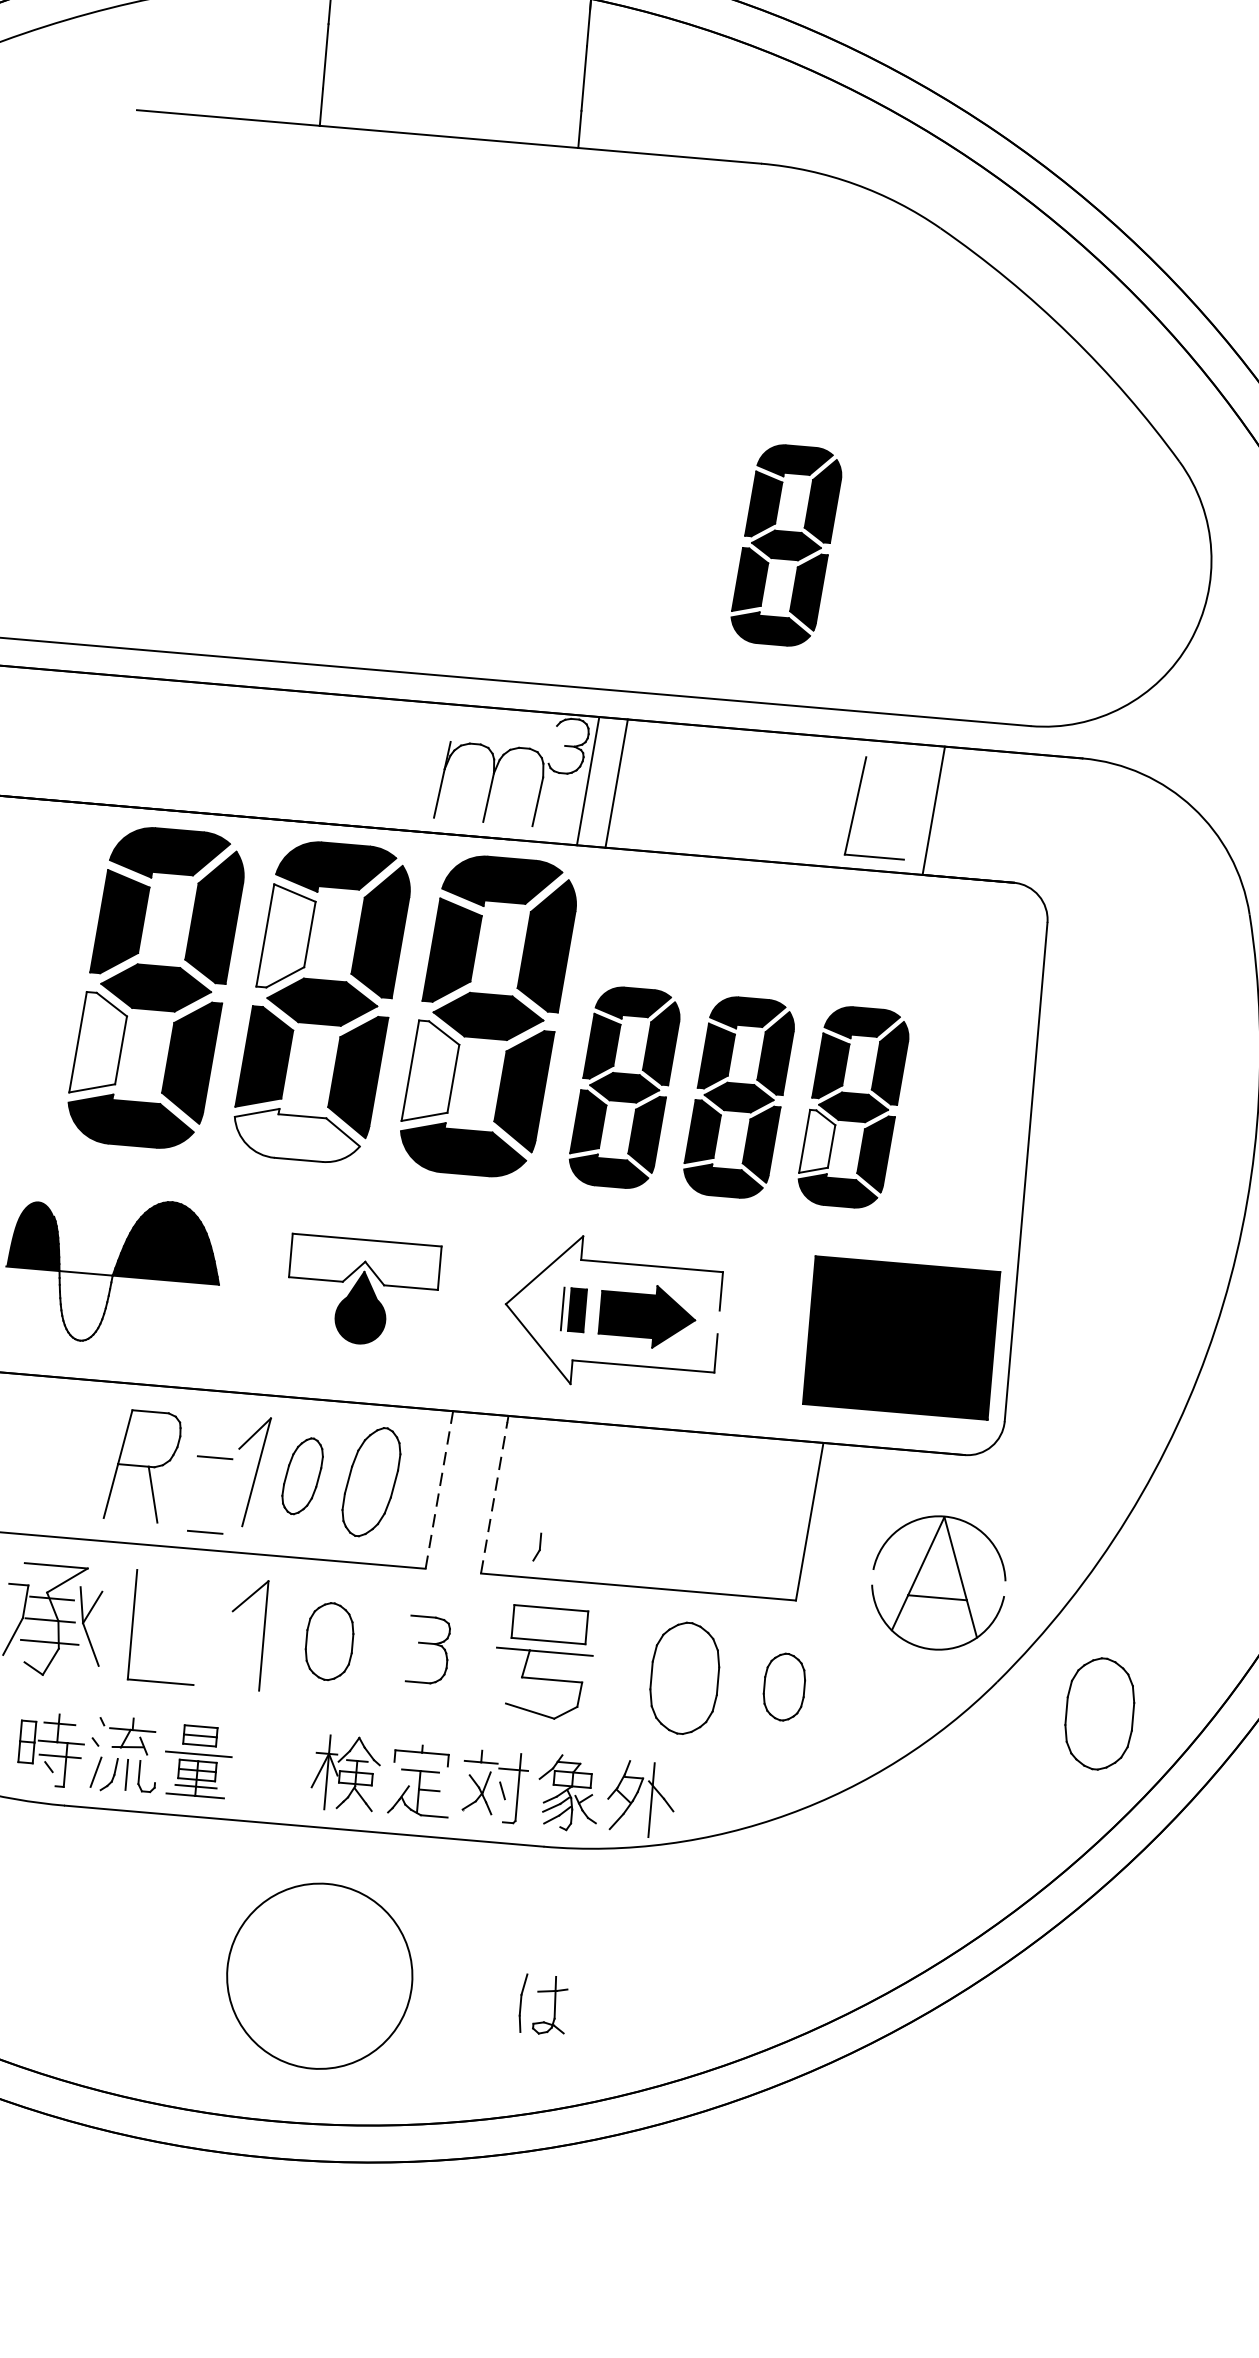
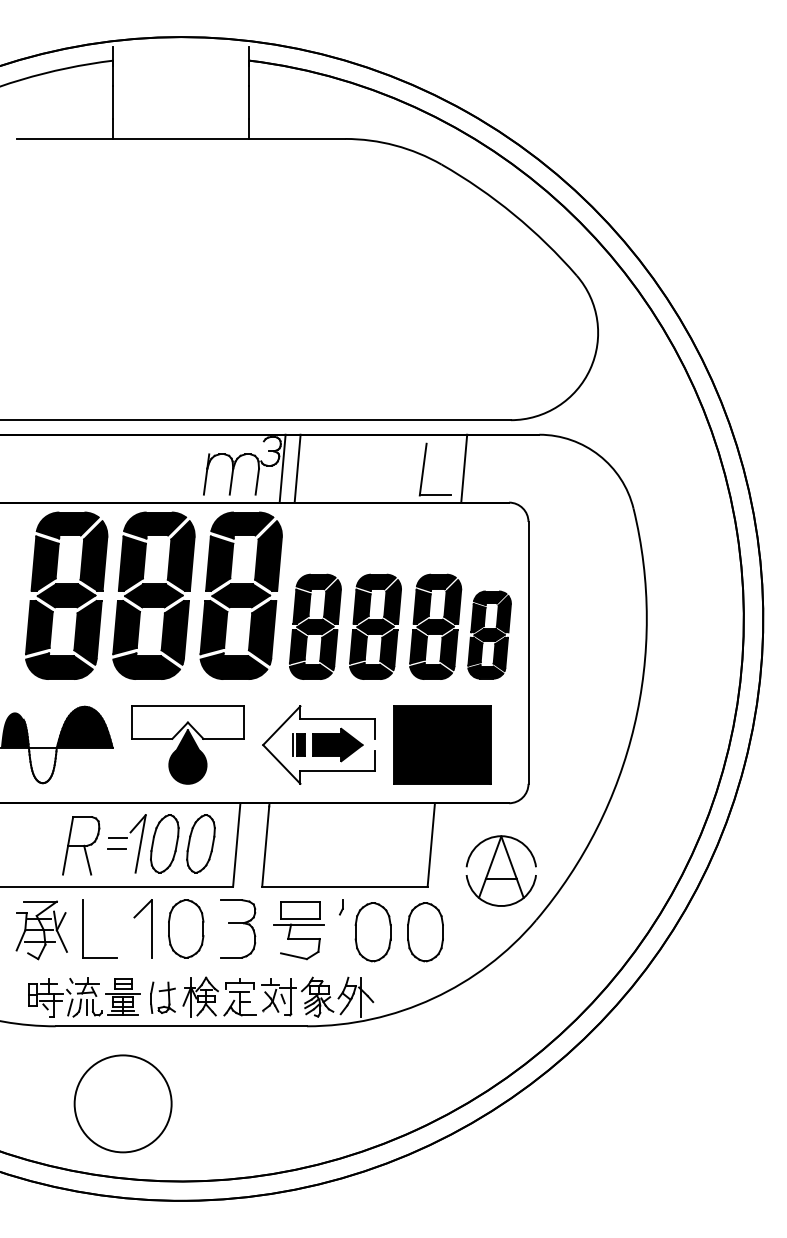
part: (786, 544) -> (375, 336), removed
fill: (284, 936) -> (131, 563), added
fill: (99, 1043) -> (39, 627), added
fill: (430, 1072) -> (213, 627), added
part: (954, 1130) -> (489, 634), added
fill: (296, 1135) -> (146, 666), added
fill: (817, 1141) -> (418, 646), added
part: (361, 1290) -> (187, 744), size x1.43
part: (902, 1337) -> (442, 744), moved
part: (302, 1475) -> (164, 843), size x1.43
line: (438, 1489) -> (236, 844), dashed -> solid
line: (493, 1497) -> (265, 846), dashed -> solid
line: (205, 1532) -> (116, 848), moved
part: (537, 1547) -> (341, 907), moved
part: (330, 1640) -> (186, 928), size x1.43
part: (429, 1649) -> (238, 928), size x1.67
part: (784, 1687) -> (425, 932), size x1.67
part: (1098, 1714) -> (590, 932), removed
circle: (318, 1975) -> (122, 1103), moved
part: (542, 2004) -> (162, 997), moved

